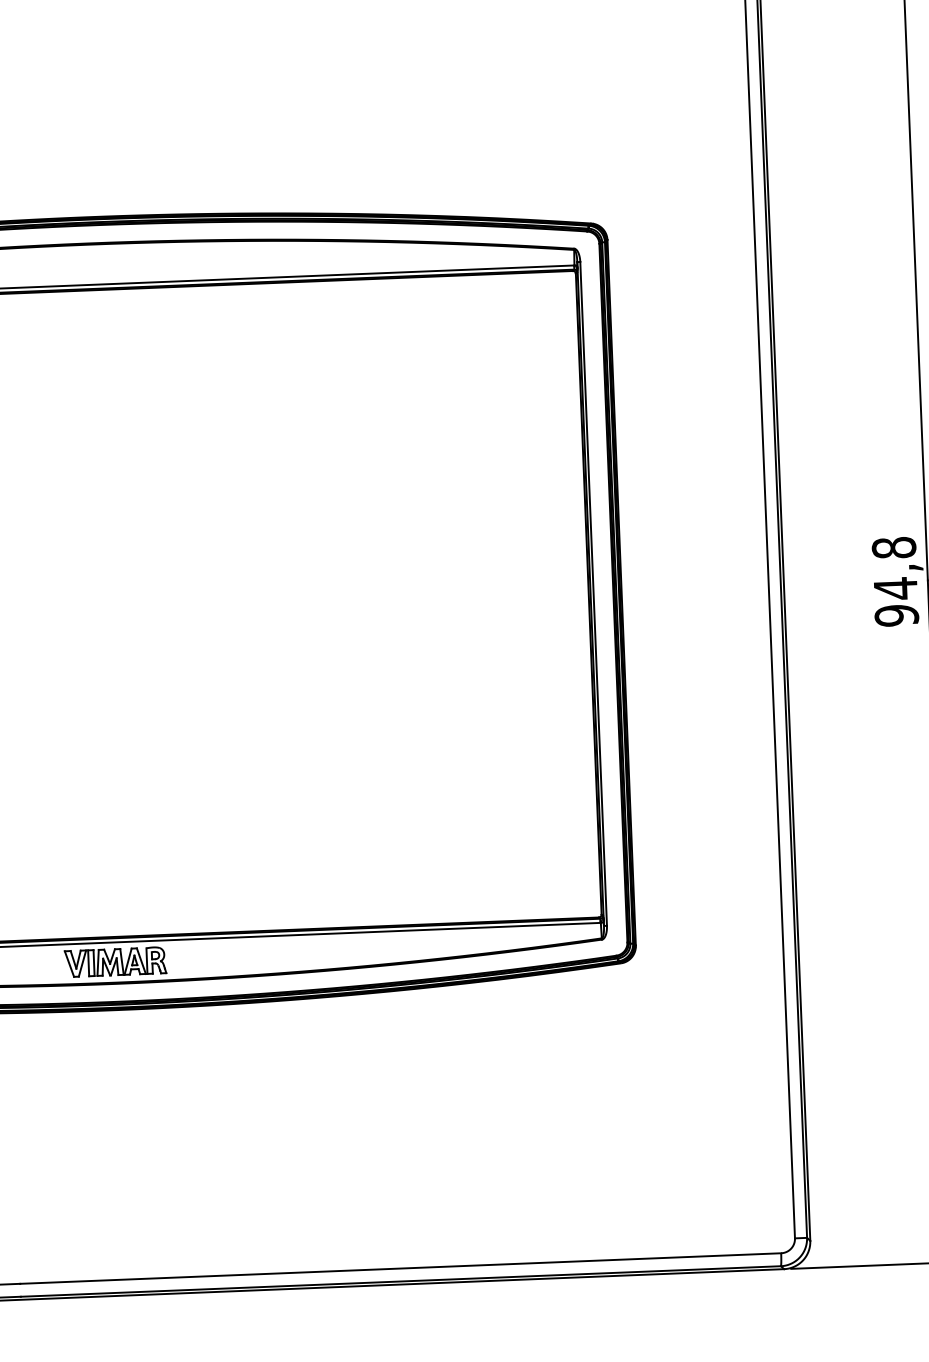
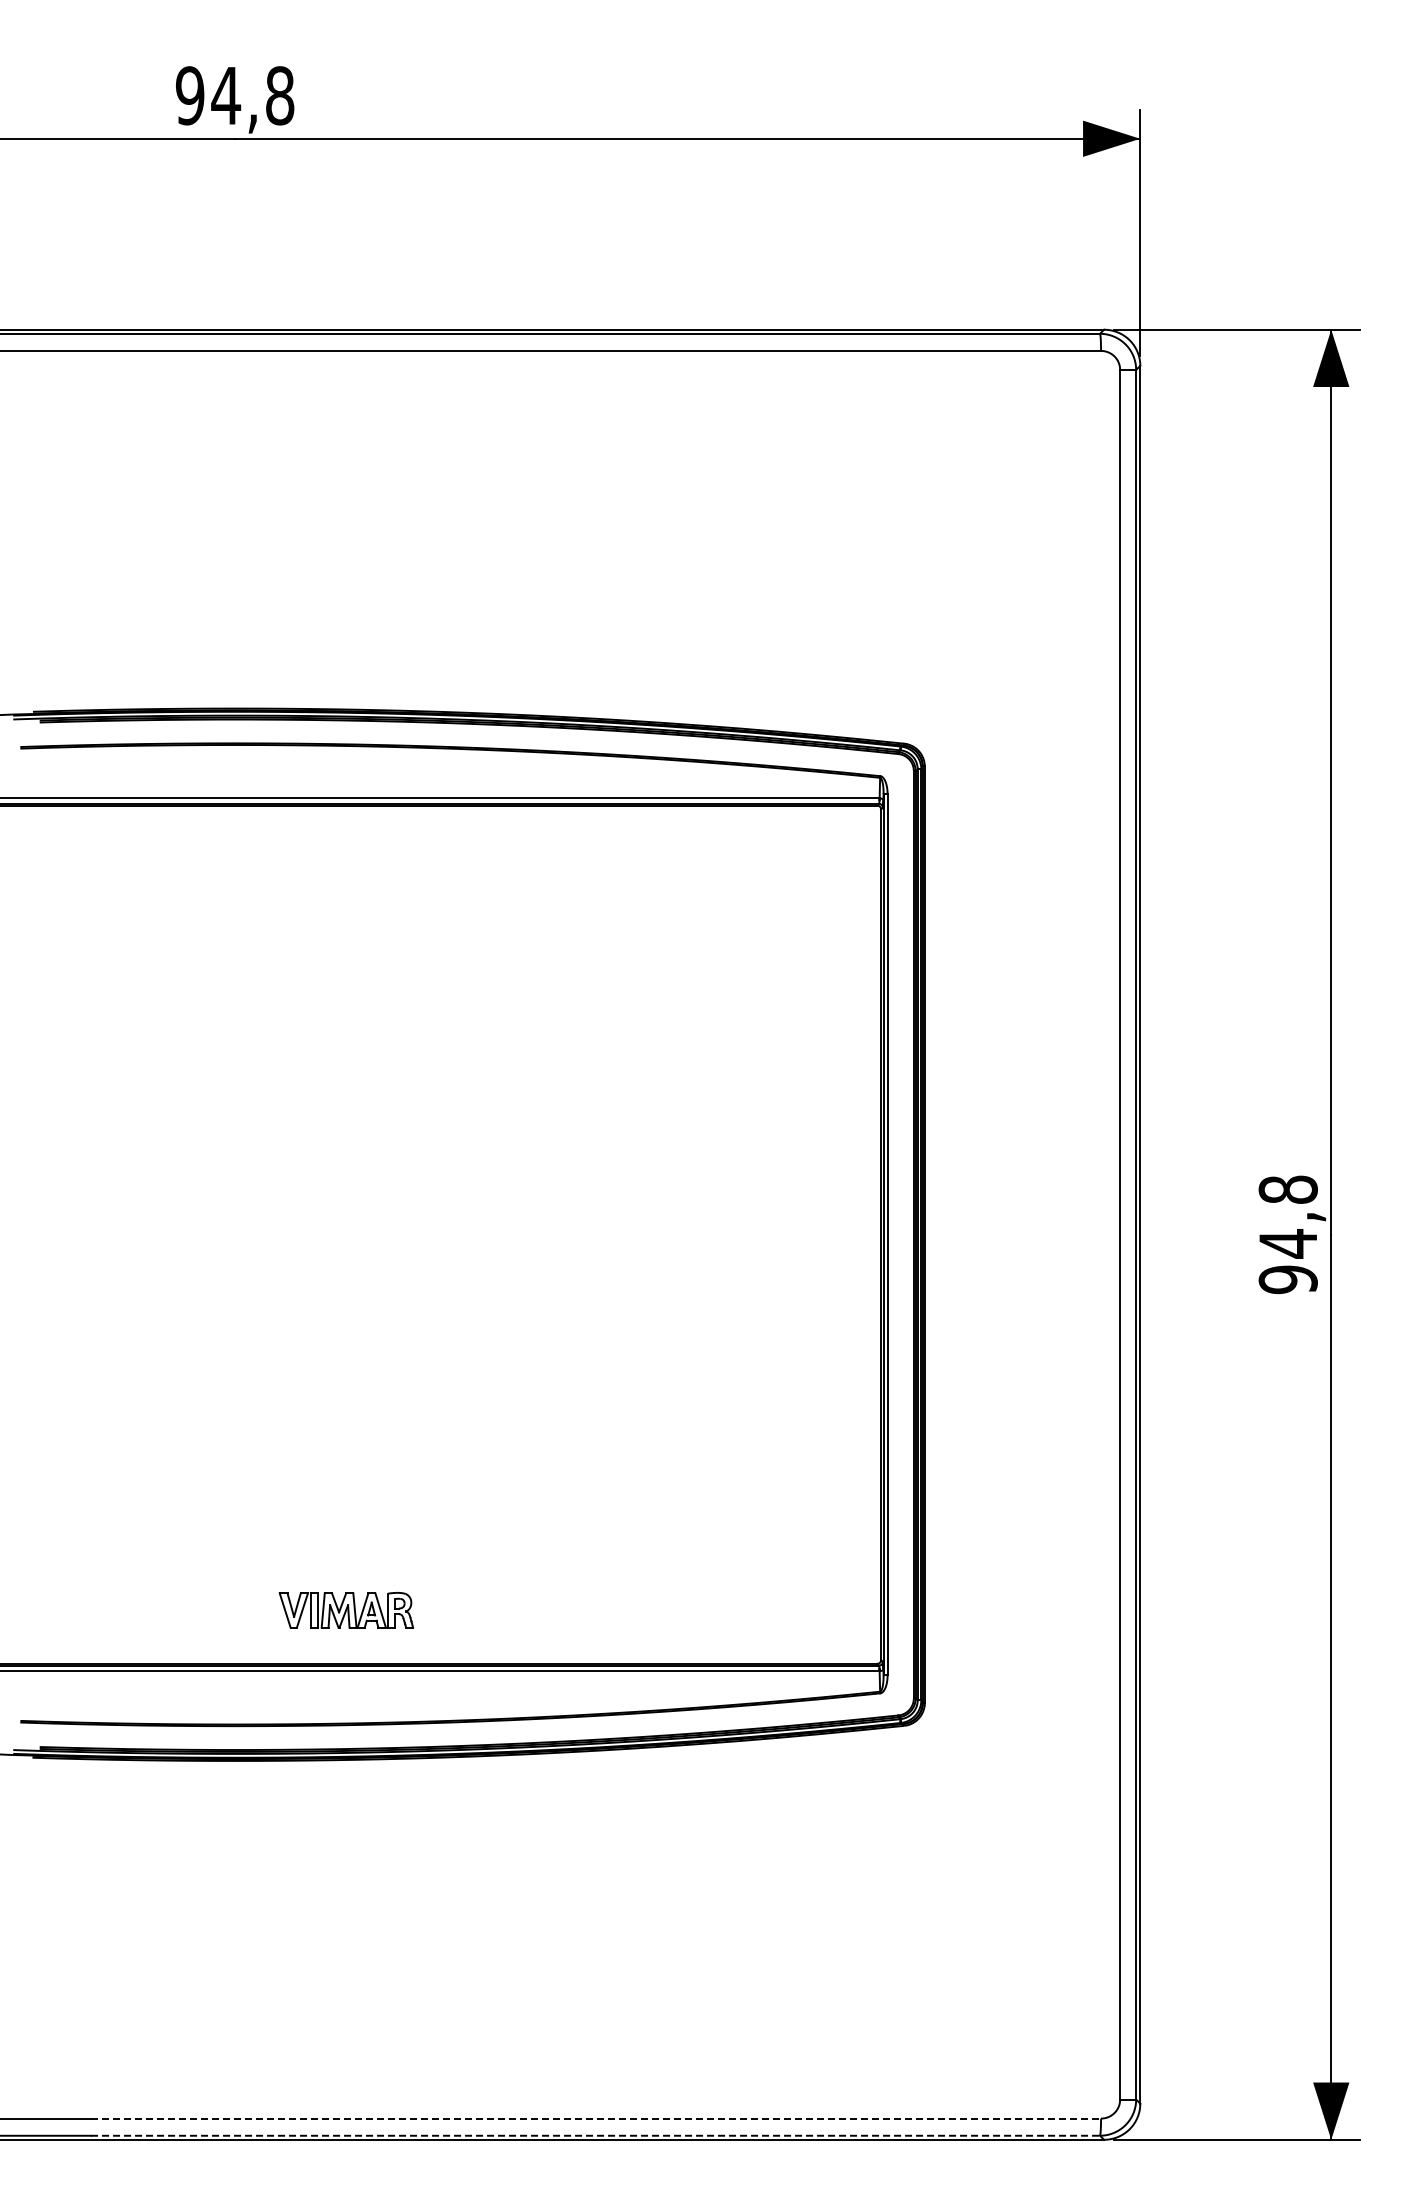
part: (114, 962) -> (345, 1610), moved
line: (401, 1268) -> (596, 2118), solid -> dashed
line: (401, 1281) -> (596, 2135), solid -> dashed

